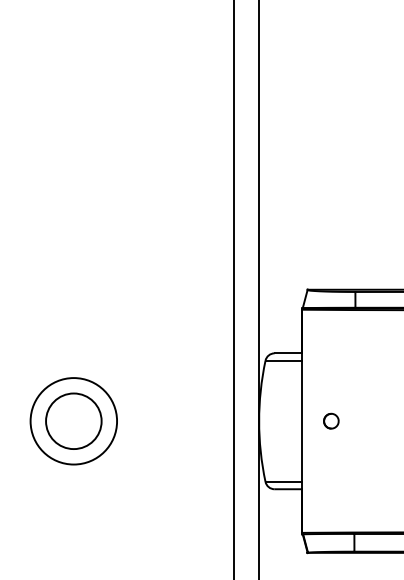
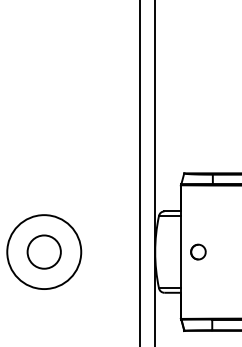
part: (331, 420) -> (198, 251), size x1.67
circle: (74, 421) -> (44, 252), size x1.43

